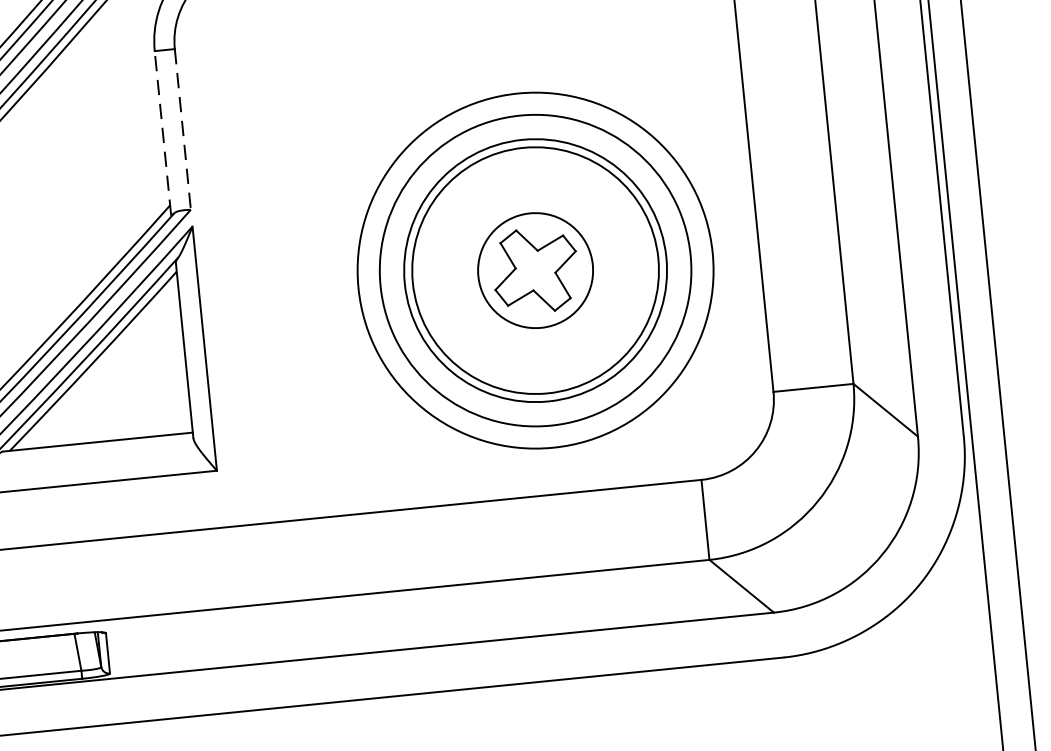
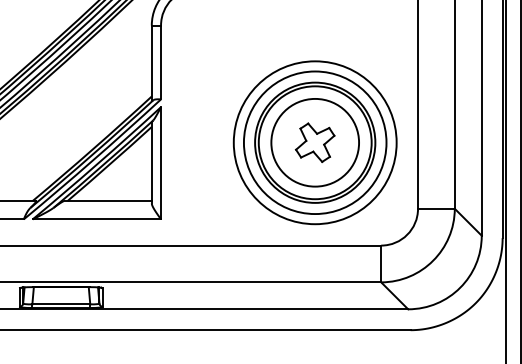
line: (183, 129) -> (161, 62), dashed -> solid
line: (162, 133) -> (151, 63), dashed -> solid
circle: (536, 269) -> (315, 142), size x1.67

